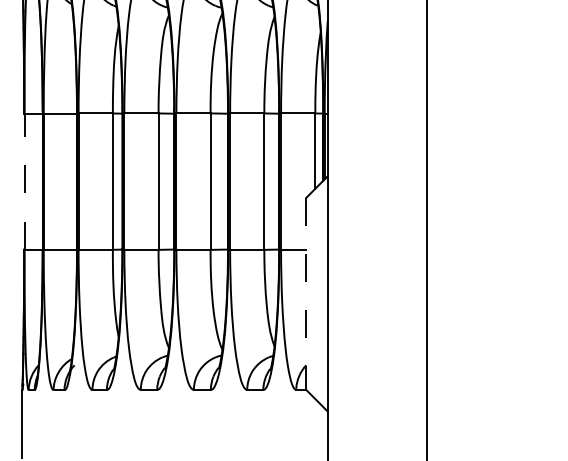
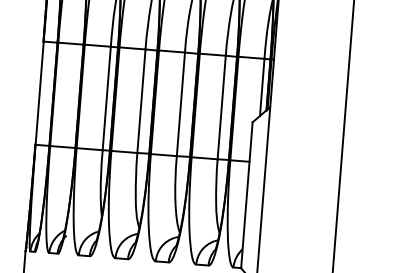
line: (24, 181) -> (39, 93), dashed -> solid
line: (306, 294) -> (246, 195), dashed -> solid

